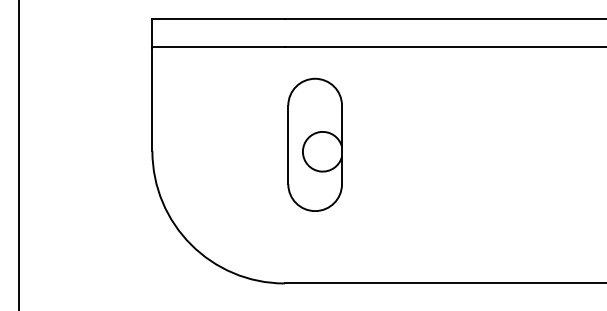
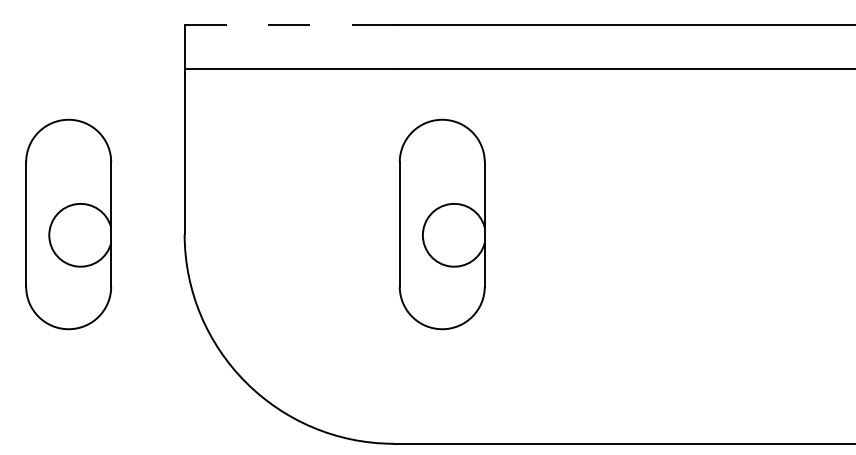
line: (219, 18) -> (290, 24), solid -> dashed
part: (78, 144) -> (67, 223), added

